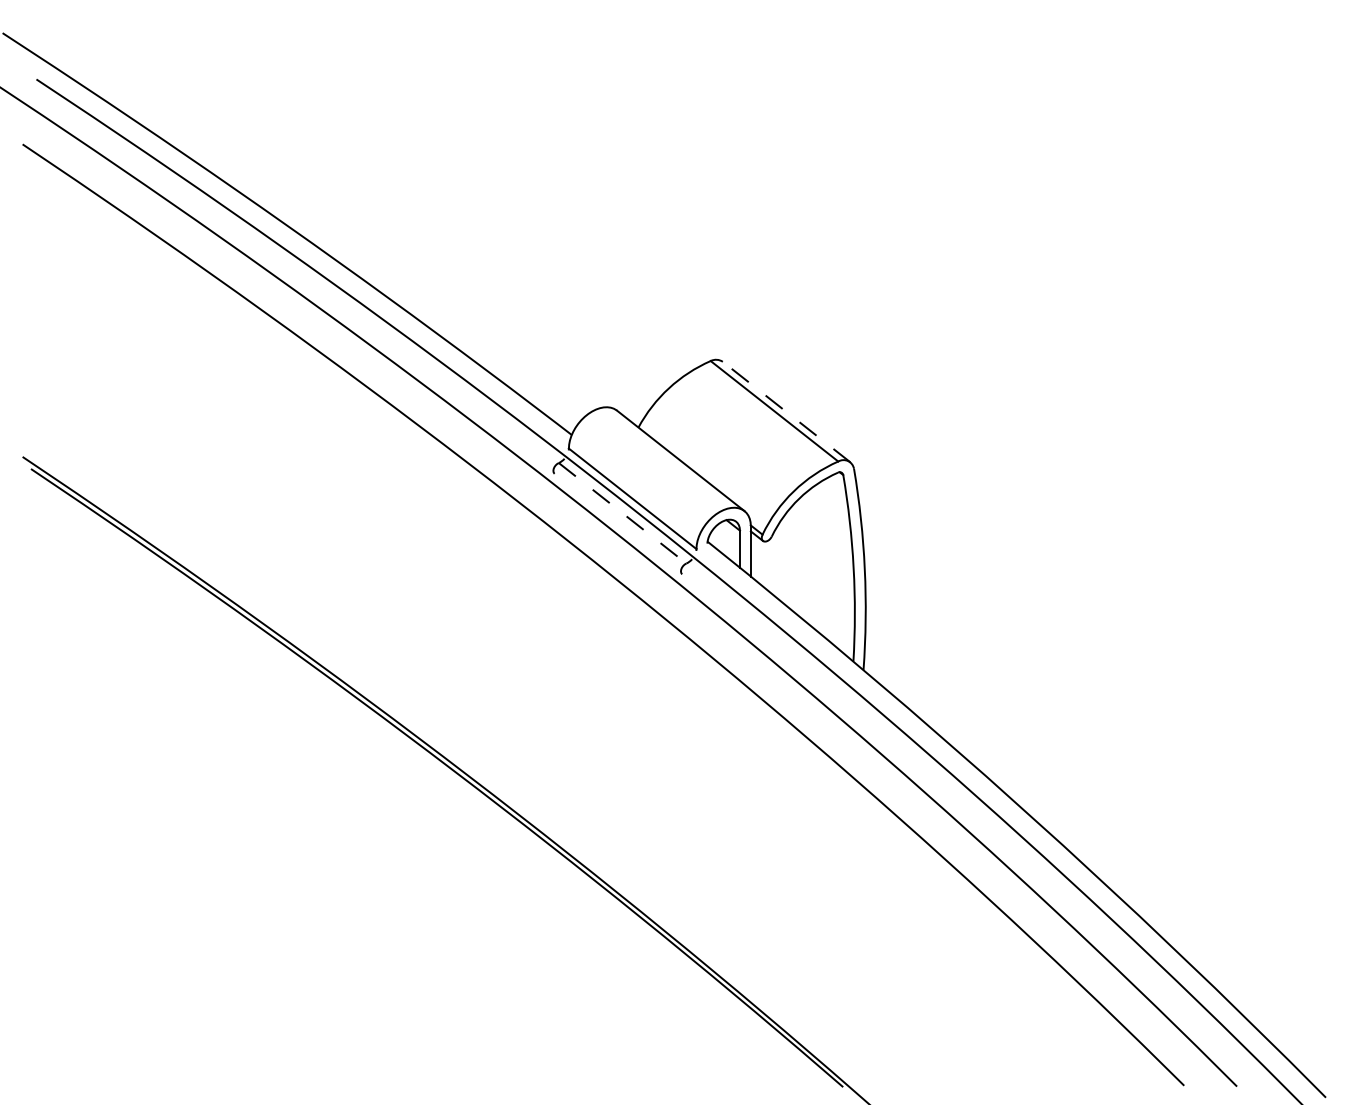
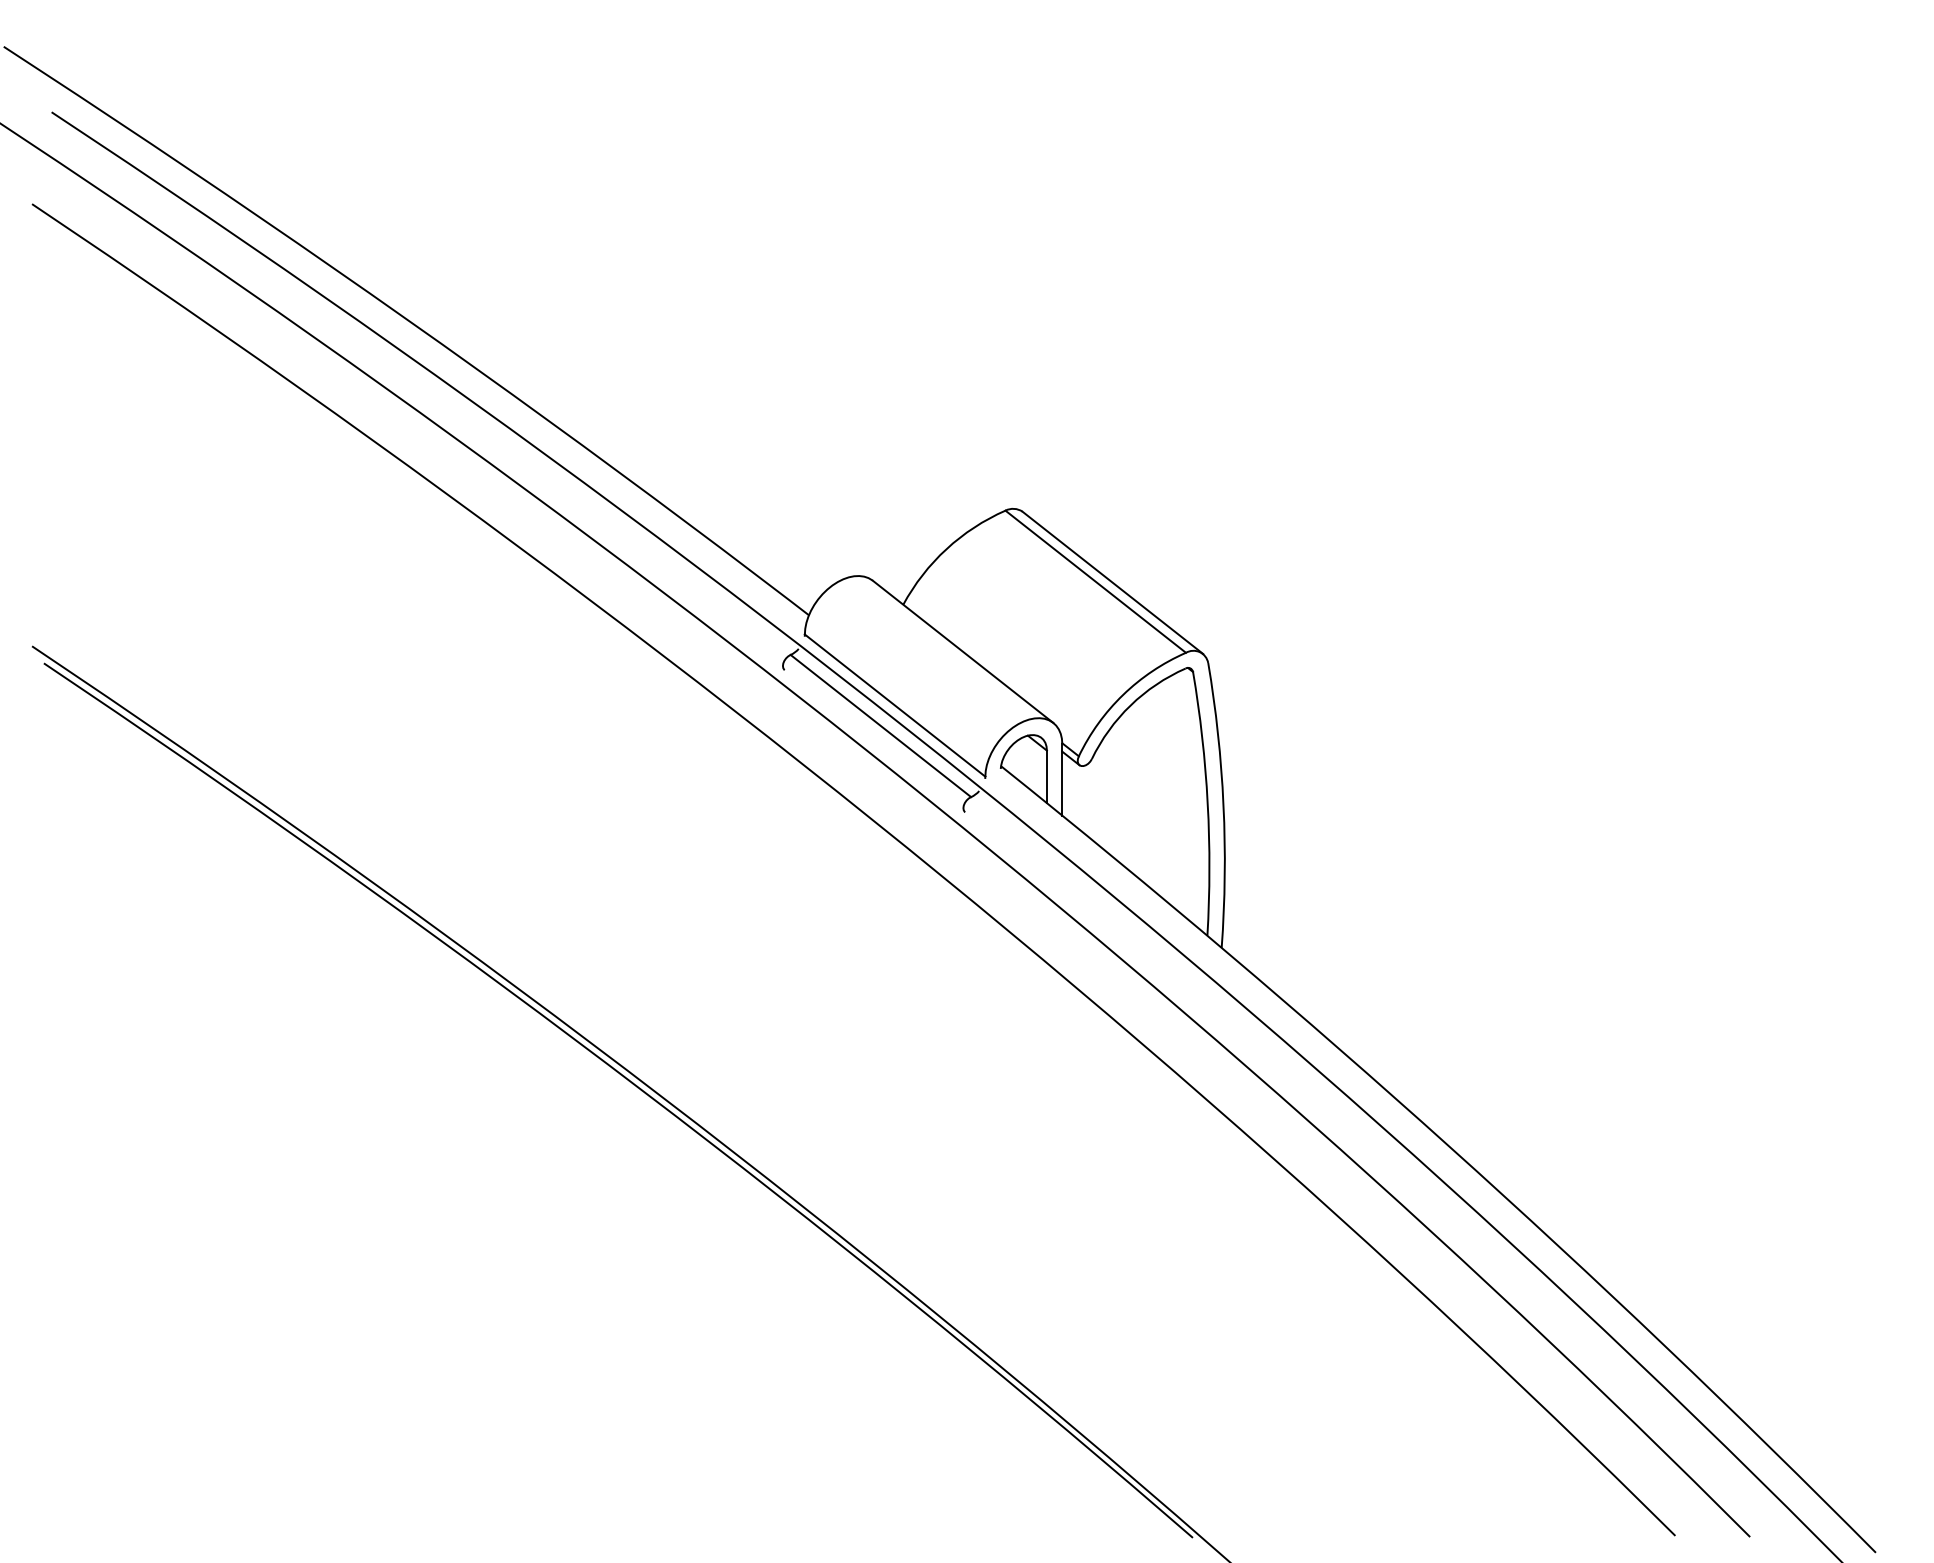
line: (786, 411) -> (1112, 582), dashed -> solid
line: (623, 513) -> (882, 726), dashed -> solid

